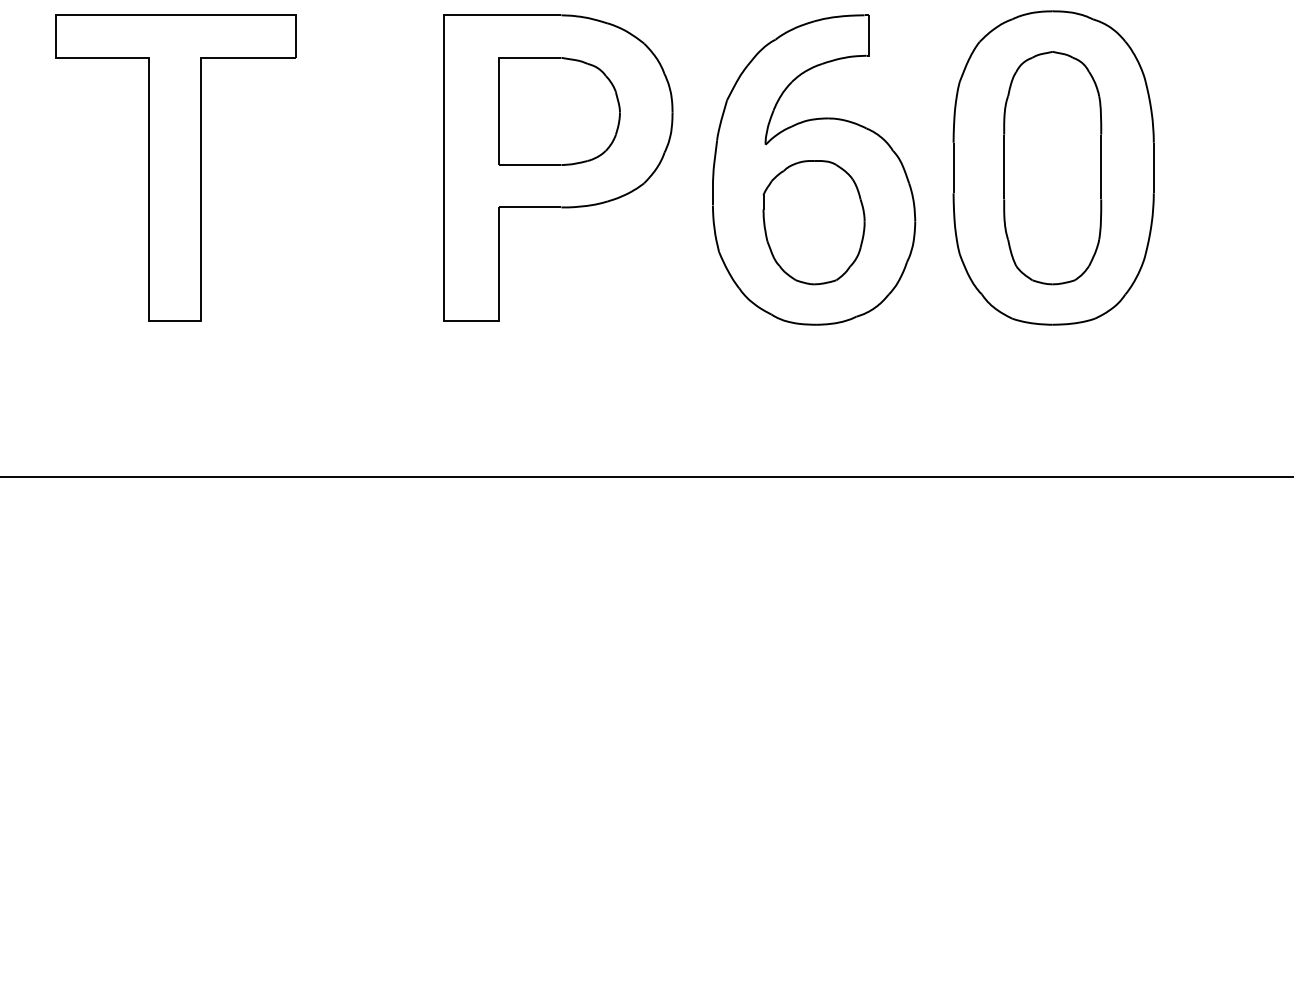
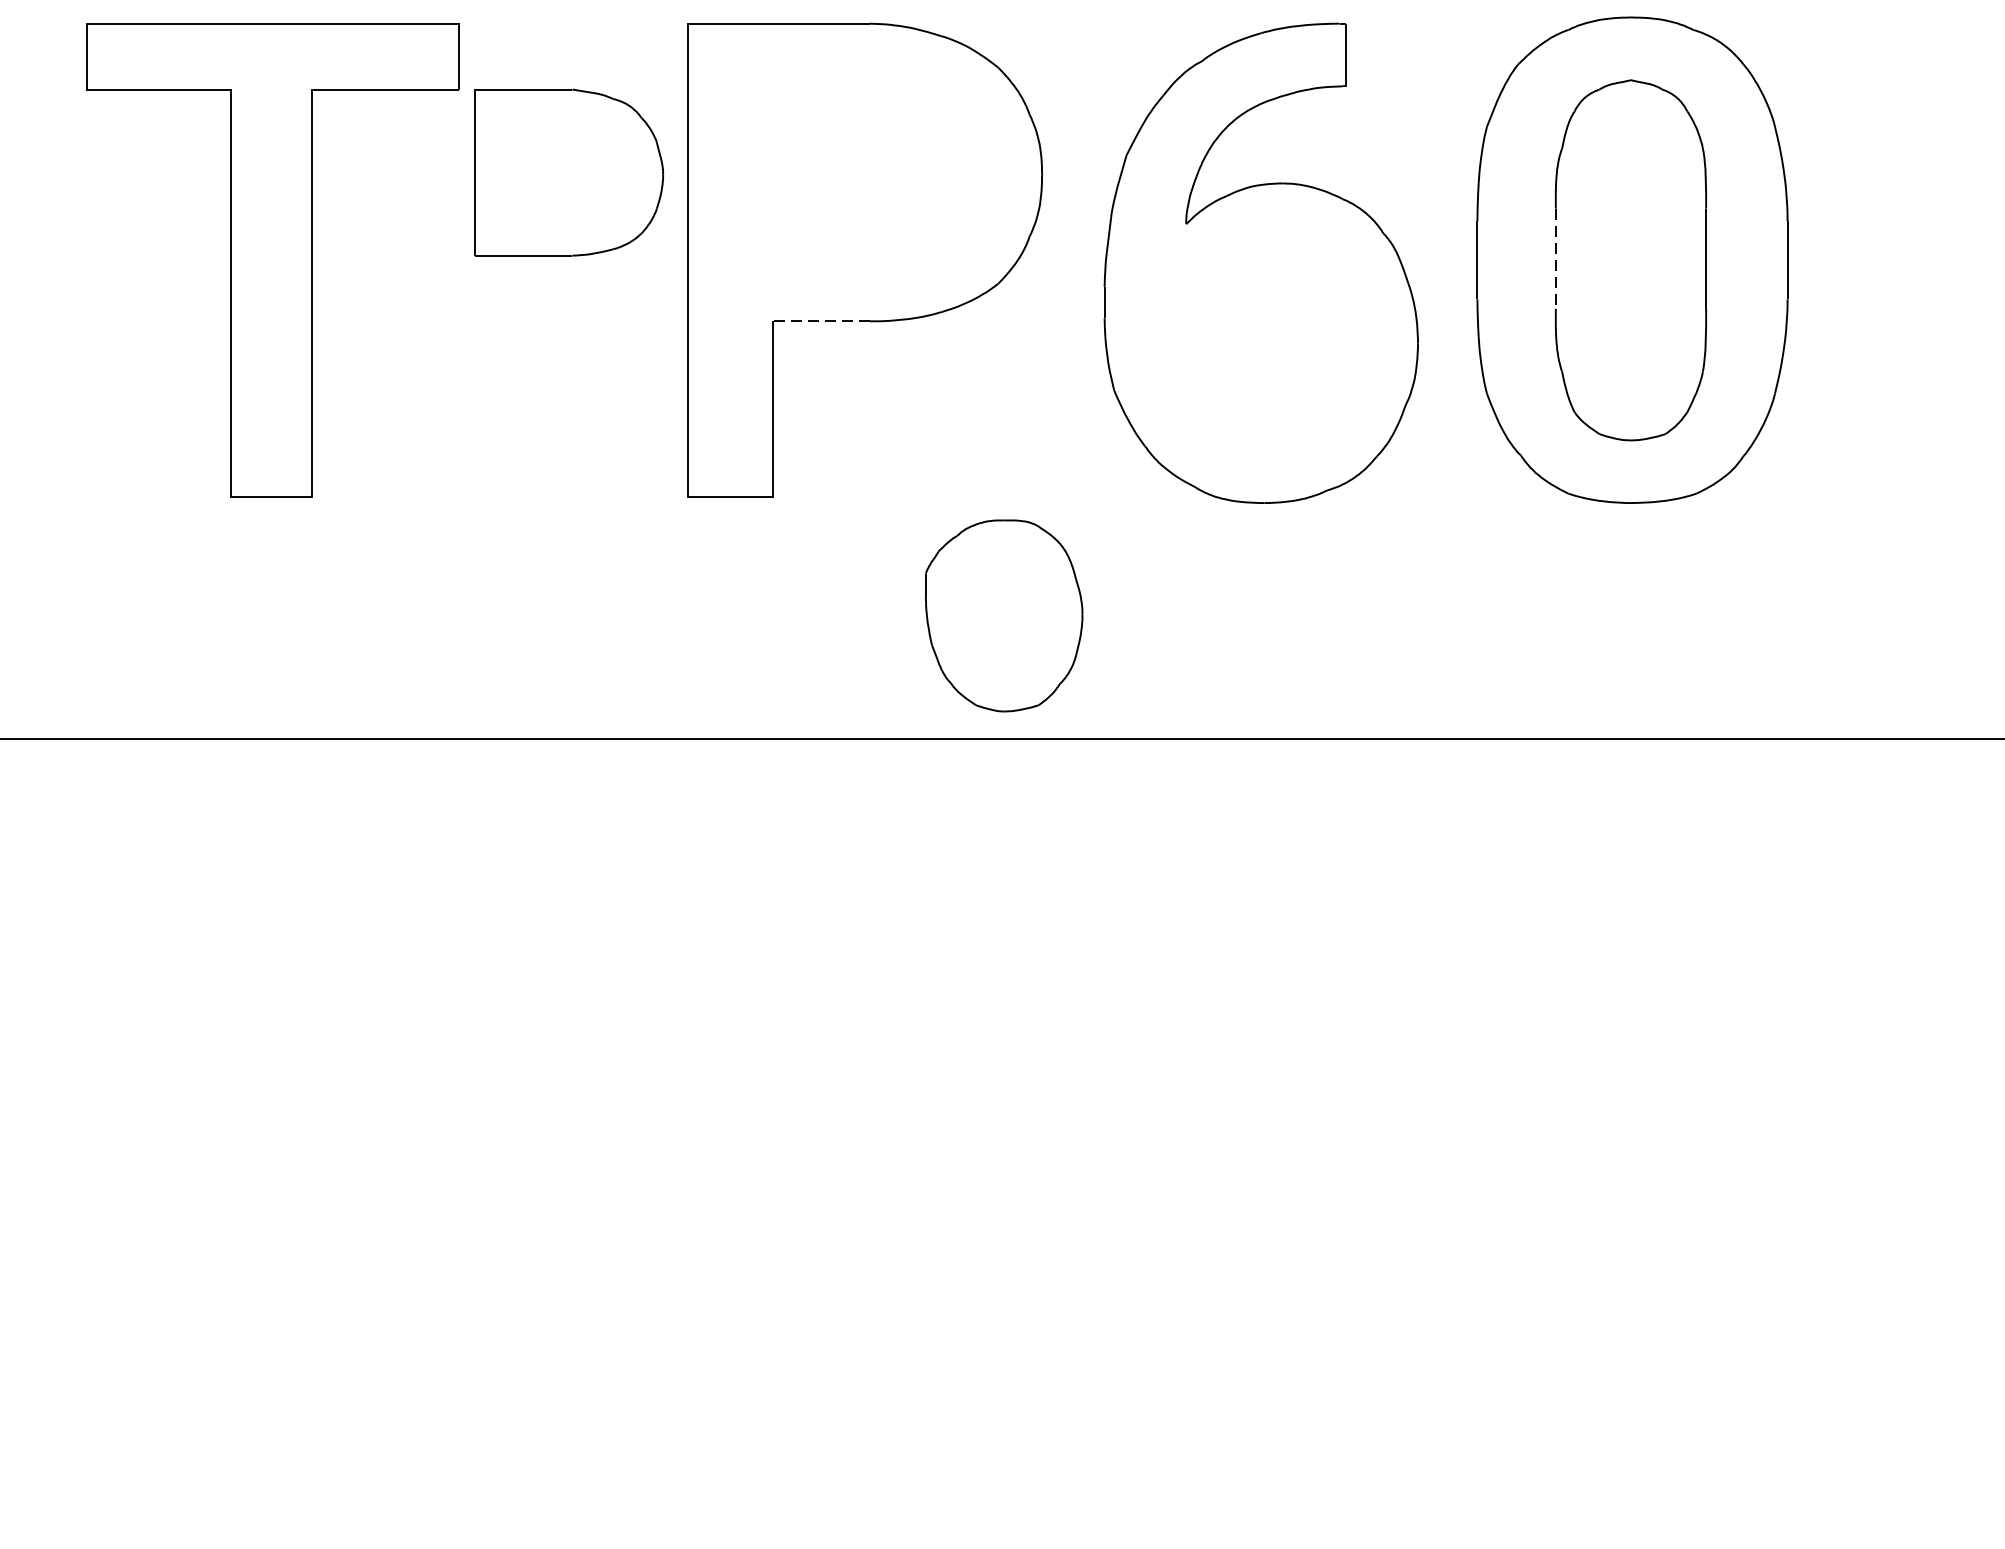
part: (559, 111) -> (569, 172), moved
line: (1004, 167) -> (1556, 259), solid -> dashed
line: (529, 207) -> (820, 321), solid -> dashed
part: (813, 222) -> (1003, 615), moved

